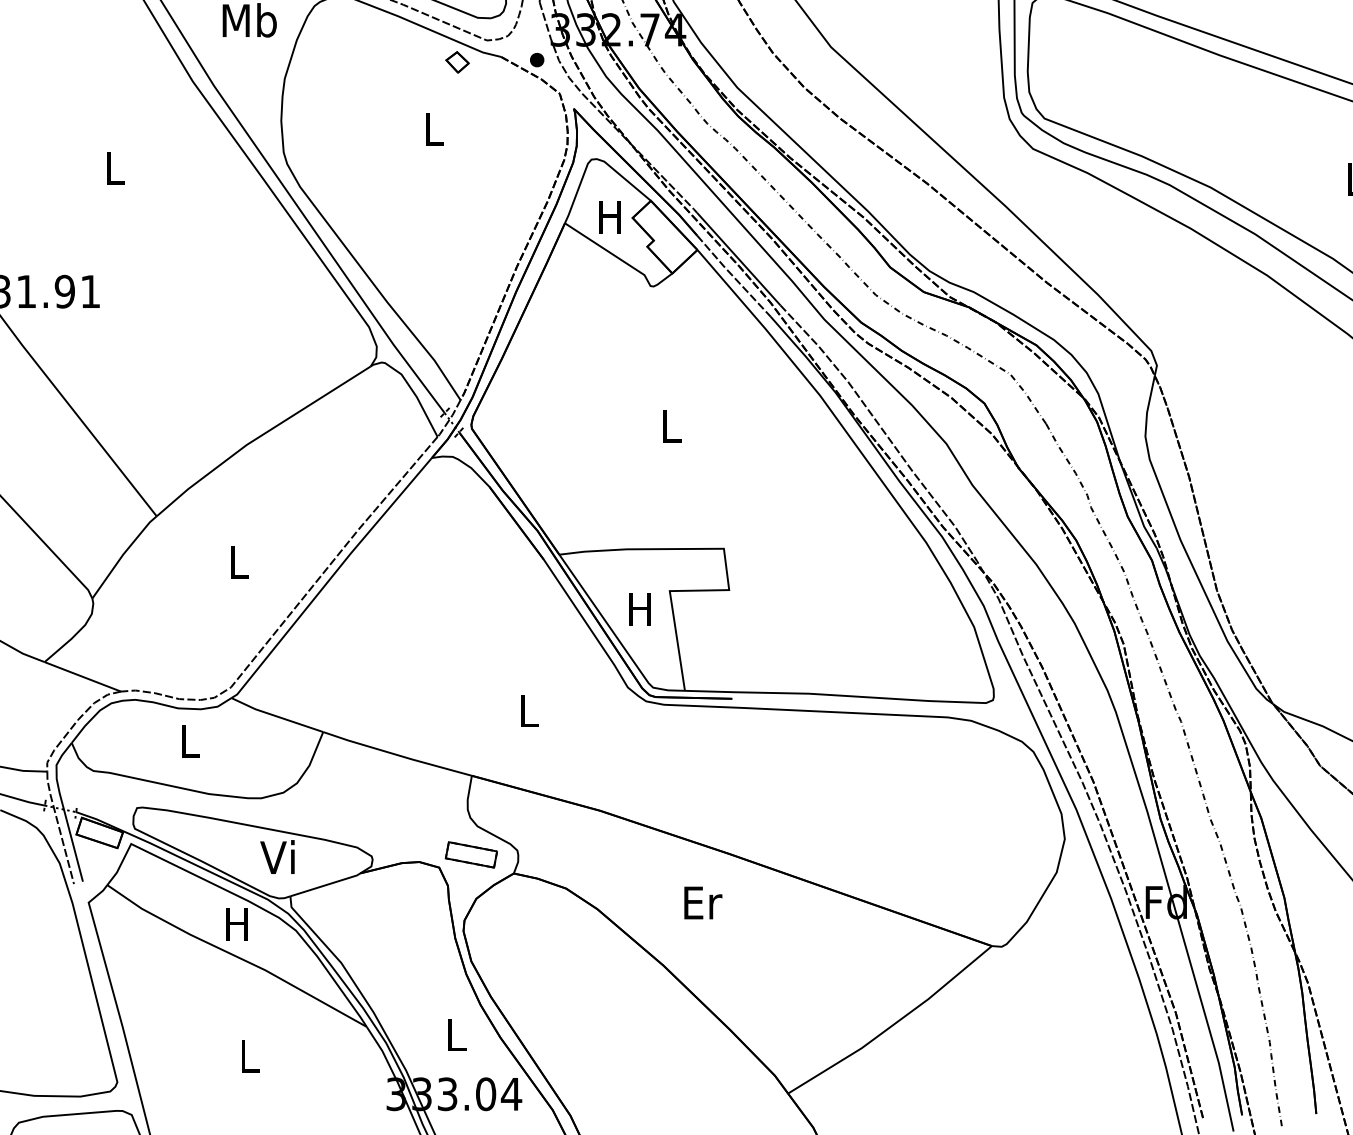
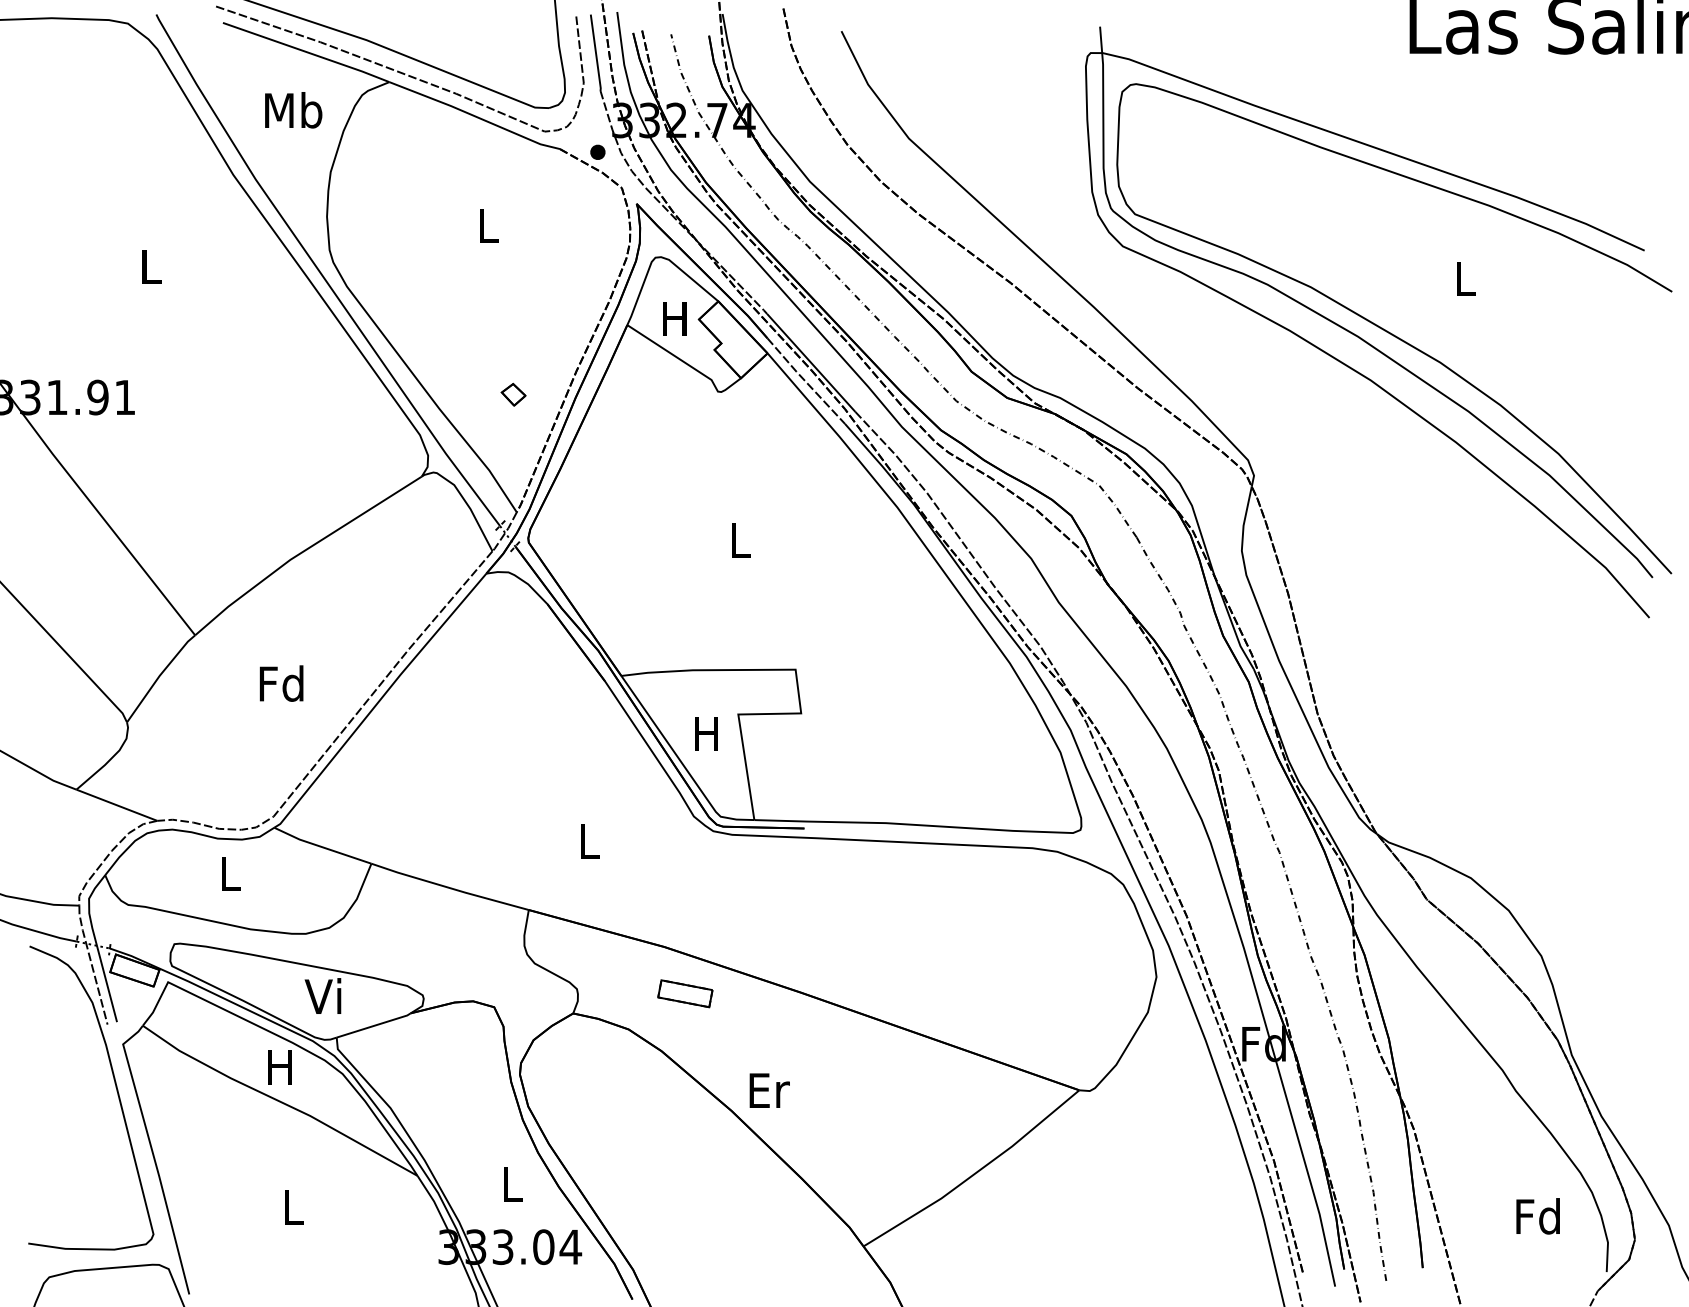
part: (457, 62) -> (513, 394), moved
text: (238, 561) -> (281, 683), L -> Fd
part: (471, 854) -> (685, 993), moved
text: (703, 902) -> (769, 1090), moved

